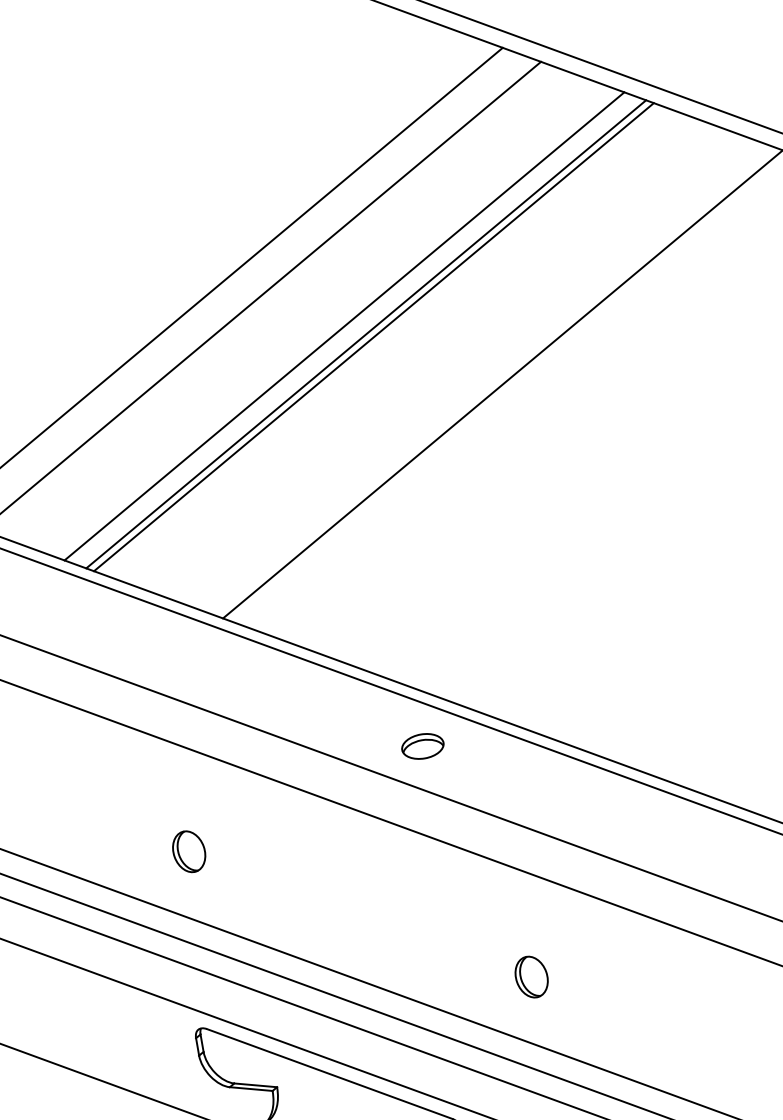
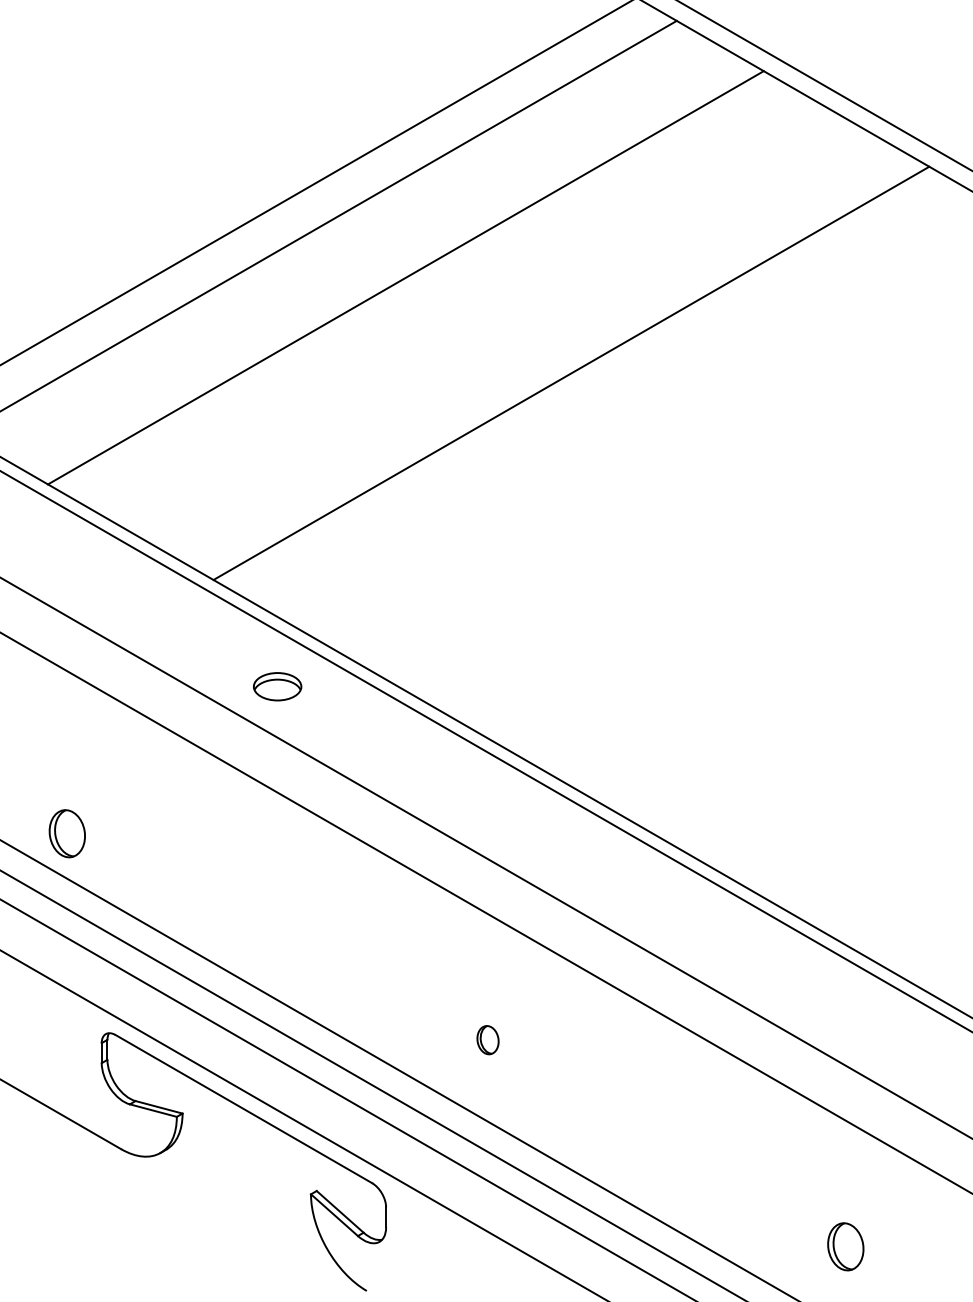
line: (366, 334) -> (428, 290), removed
line: (373, 337) -> (436, 295), removed
part: (422, 746) -> (277, 686), moved
part: (188, 851) -> (66, 833), moved
part: (531, 976) -> (487, 1039), size x0.6

